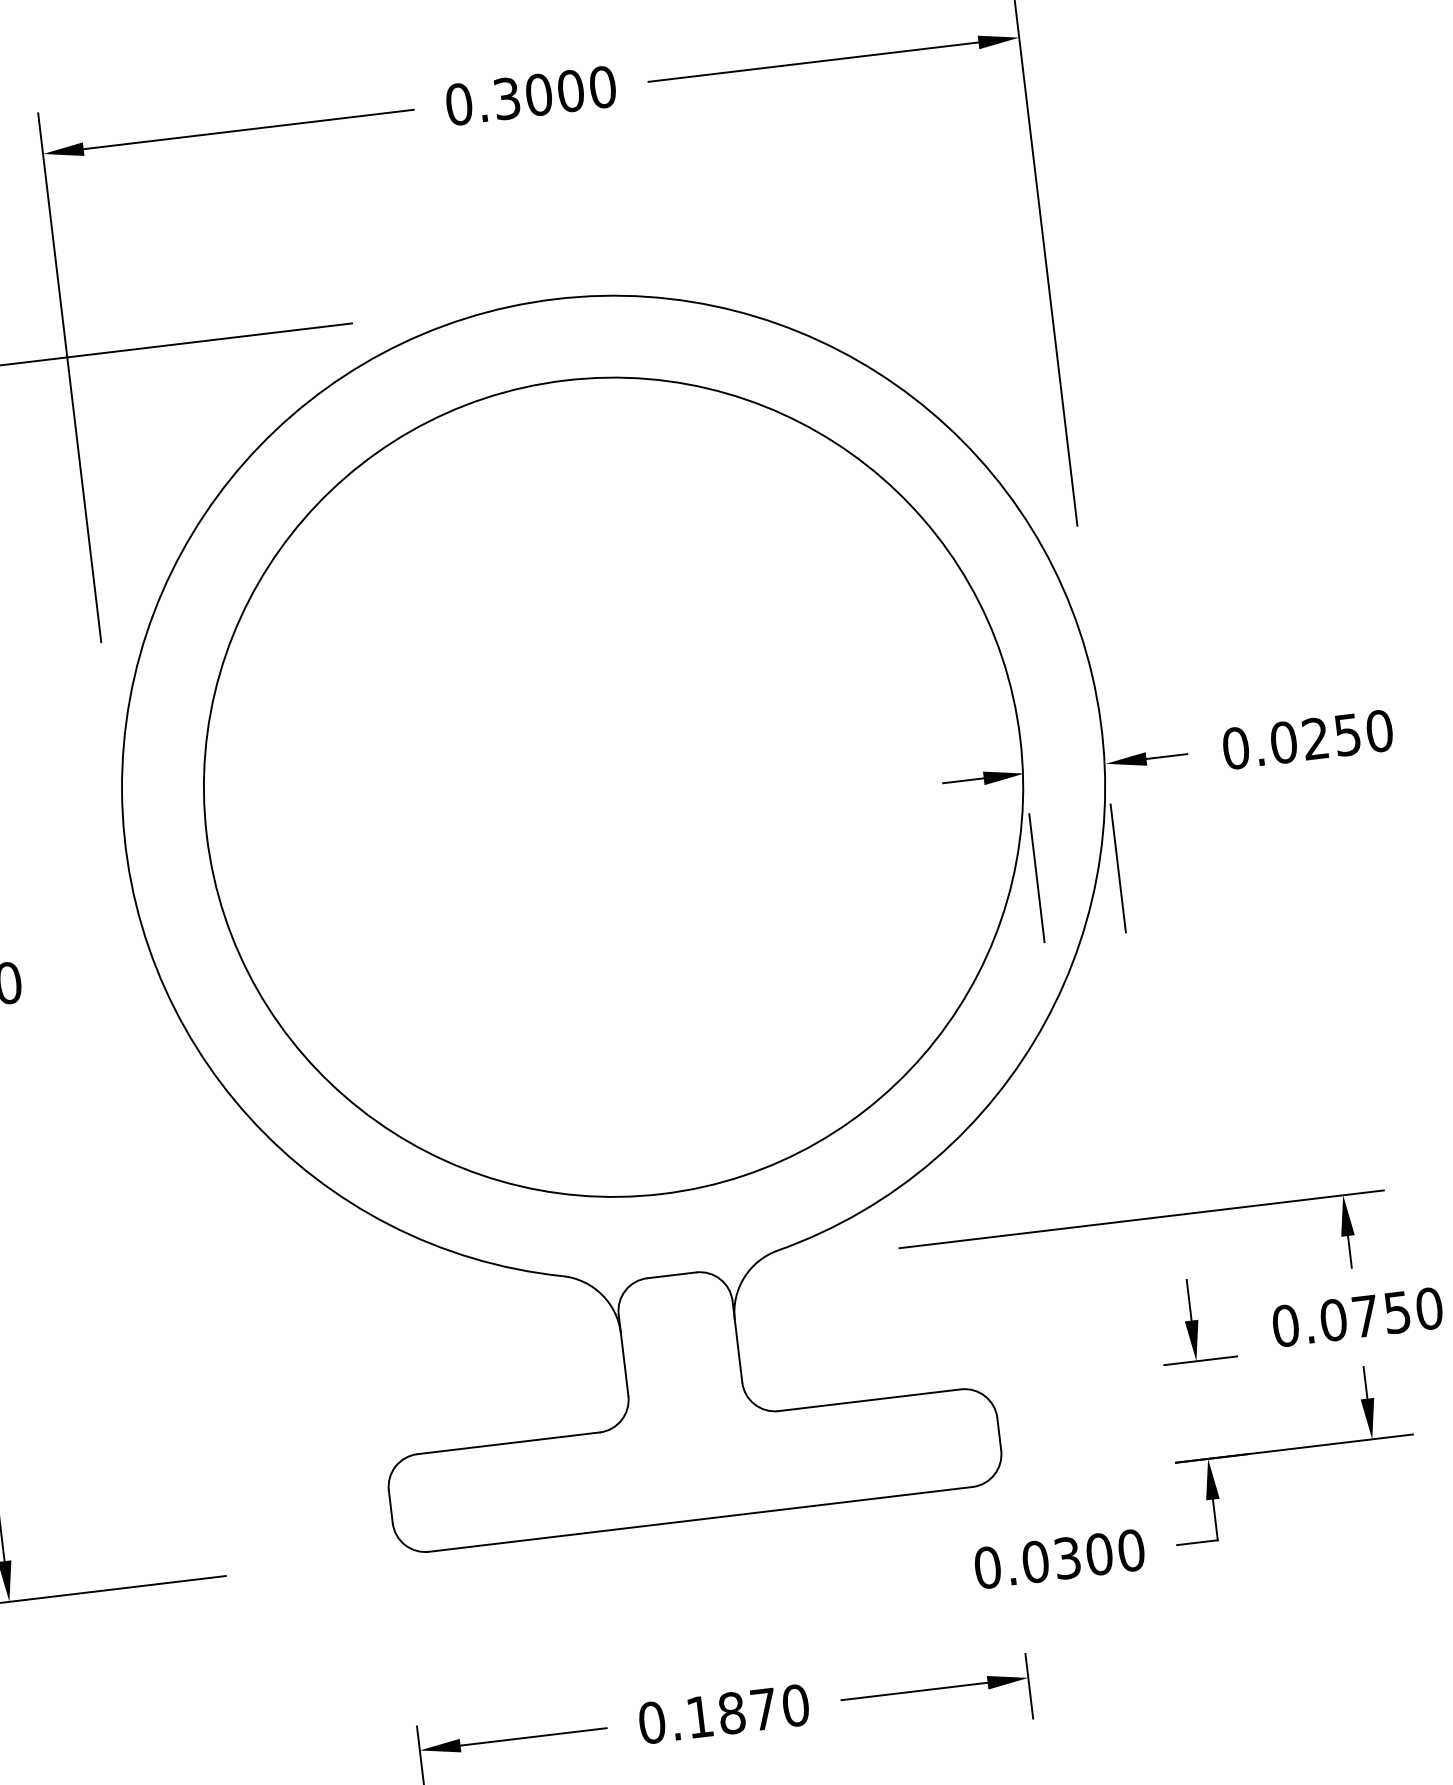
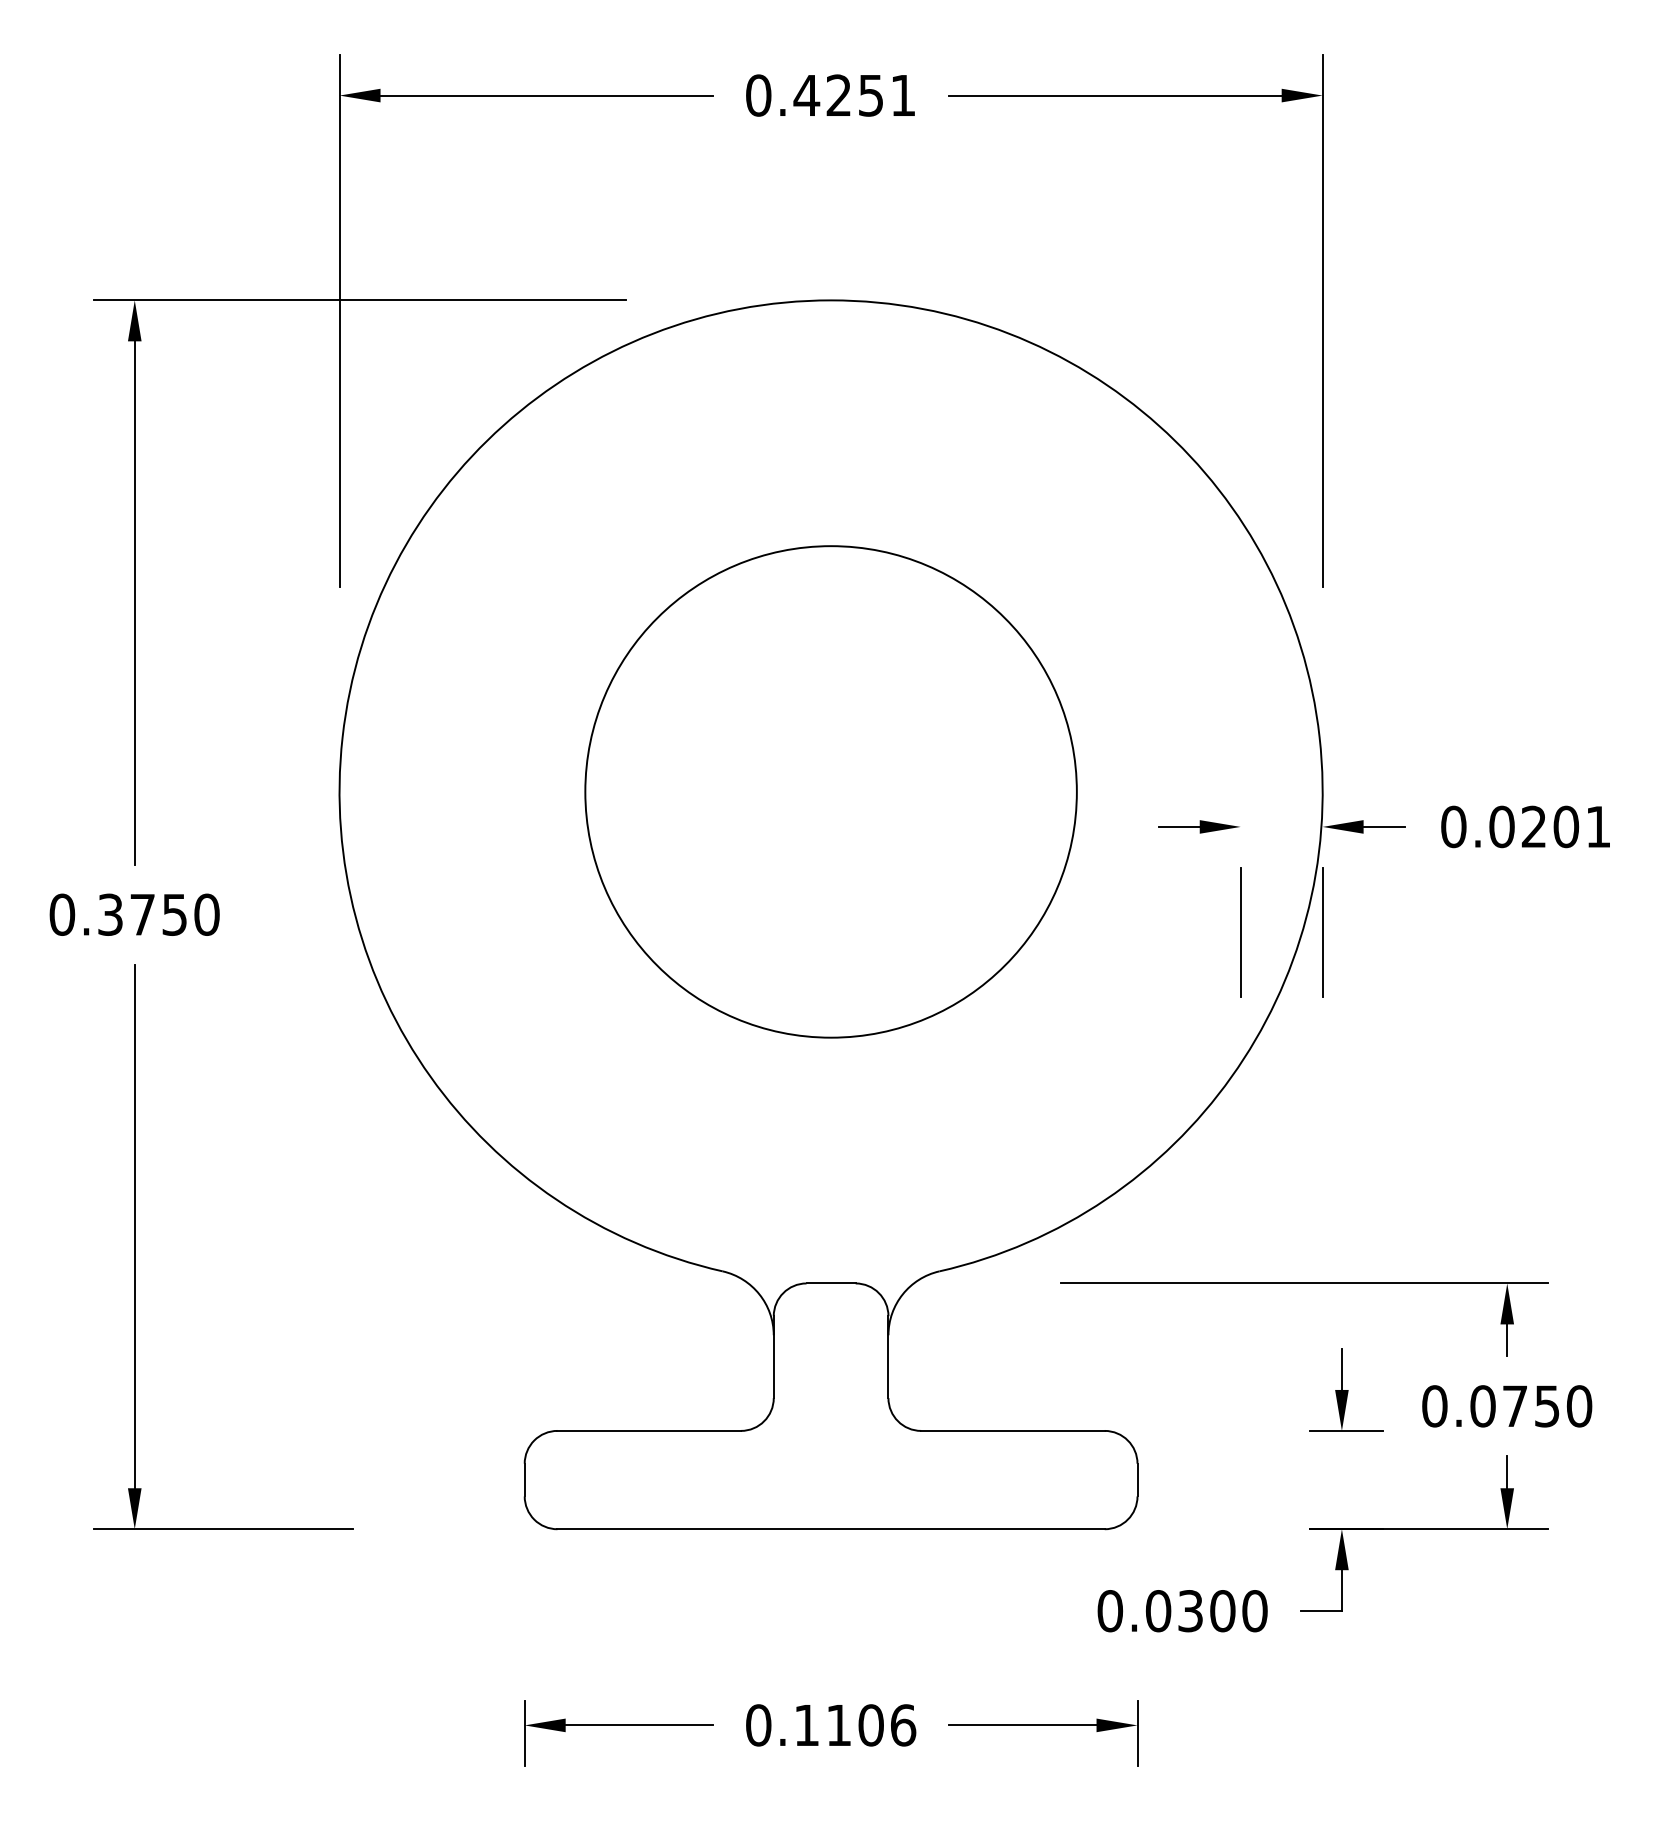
text: (554, 92) -> (854, 95), 0.3000 -> 0.4251
text: (1363, 732) -> (1582, 826), 0.0250 -> 0.0201
circle: (612, 786) -> (830, 791), size x0.6
text: (764, 1709) -> (871, 1725), 0.1870 -> 0.1106

